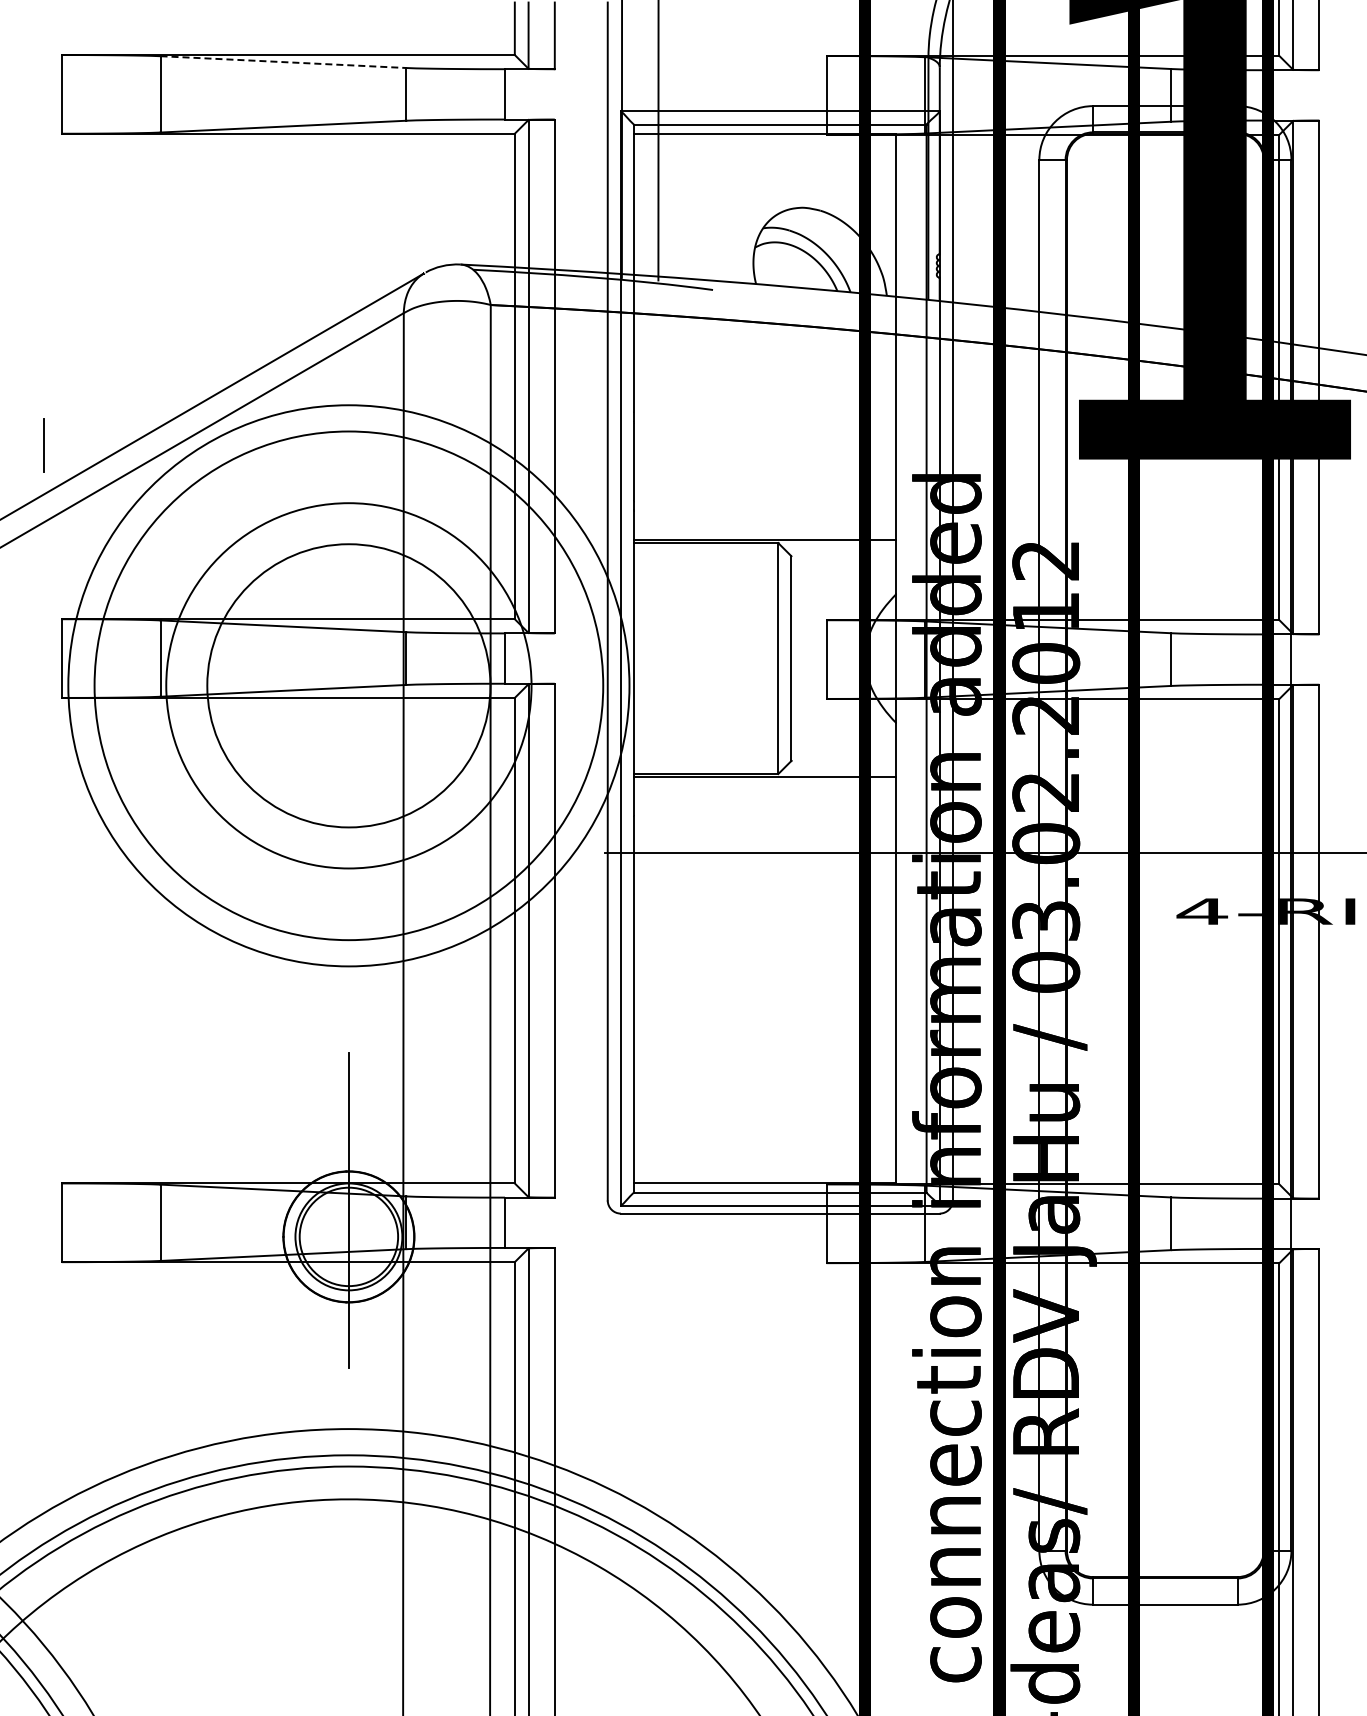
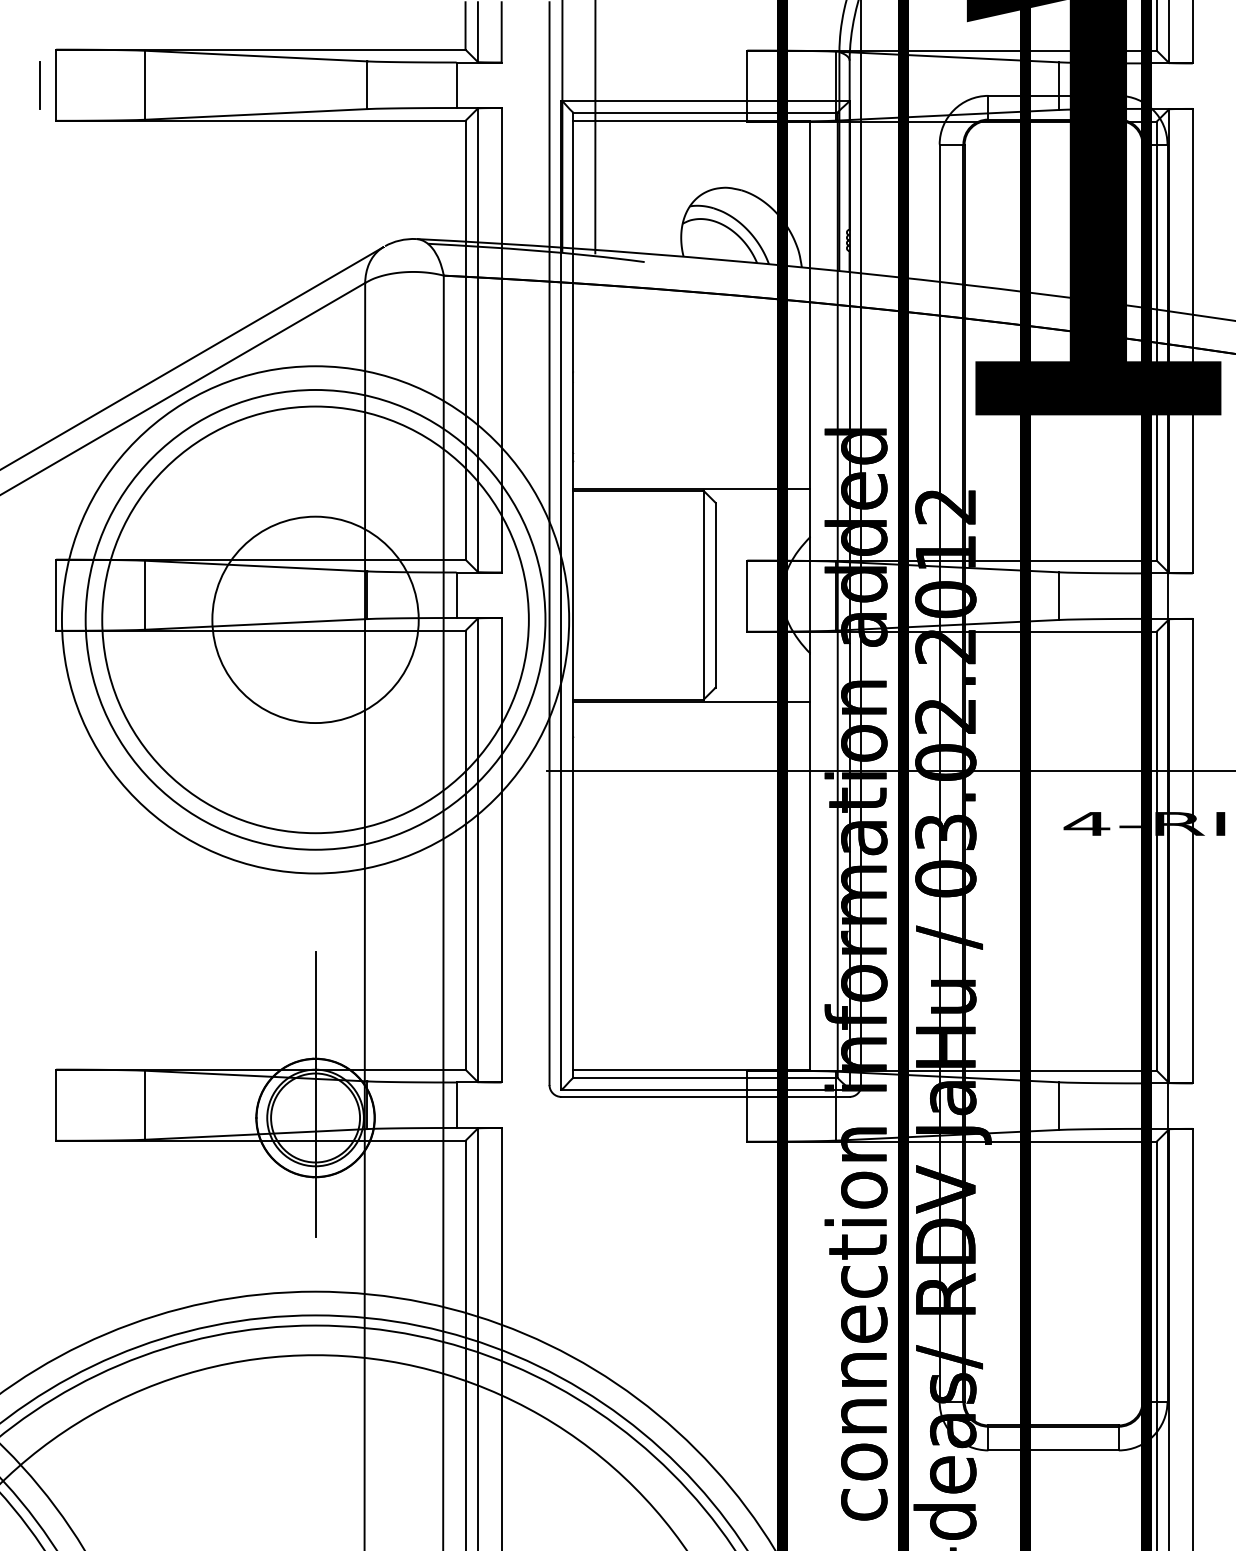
line: (283, 62) -> (256, 56), dashed -> solid
line: (43, 445) -> (39, 85), moved
circle: (348, 685) -> (315, 619), size x0.62
circle: (348, 685) -> (315, 619), size x1.67

